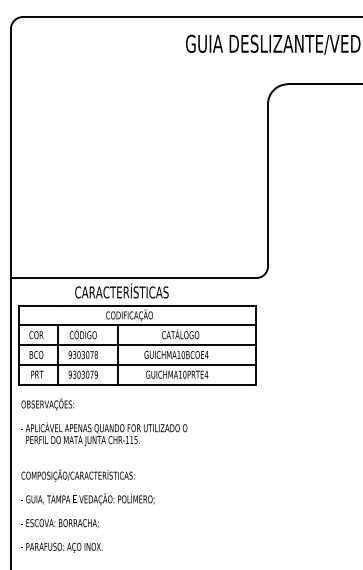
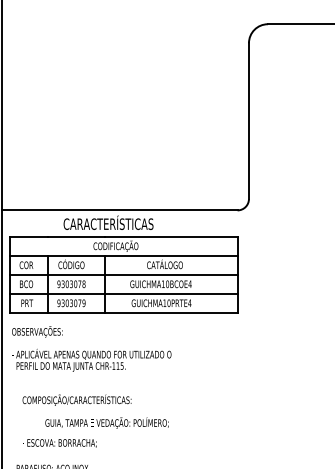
text: (77, 475) -> (76, 400), moved
text: (87, 499) -> (104, 423), moved
text: (59, 523) -> (59, 443), moved

